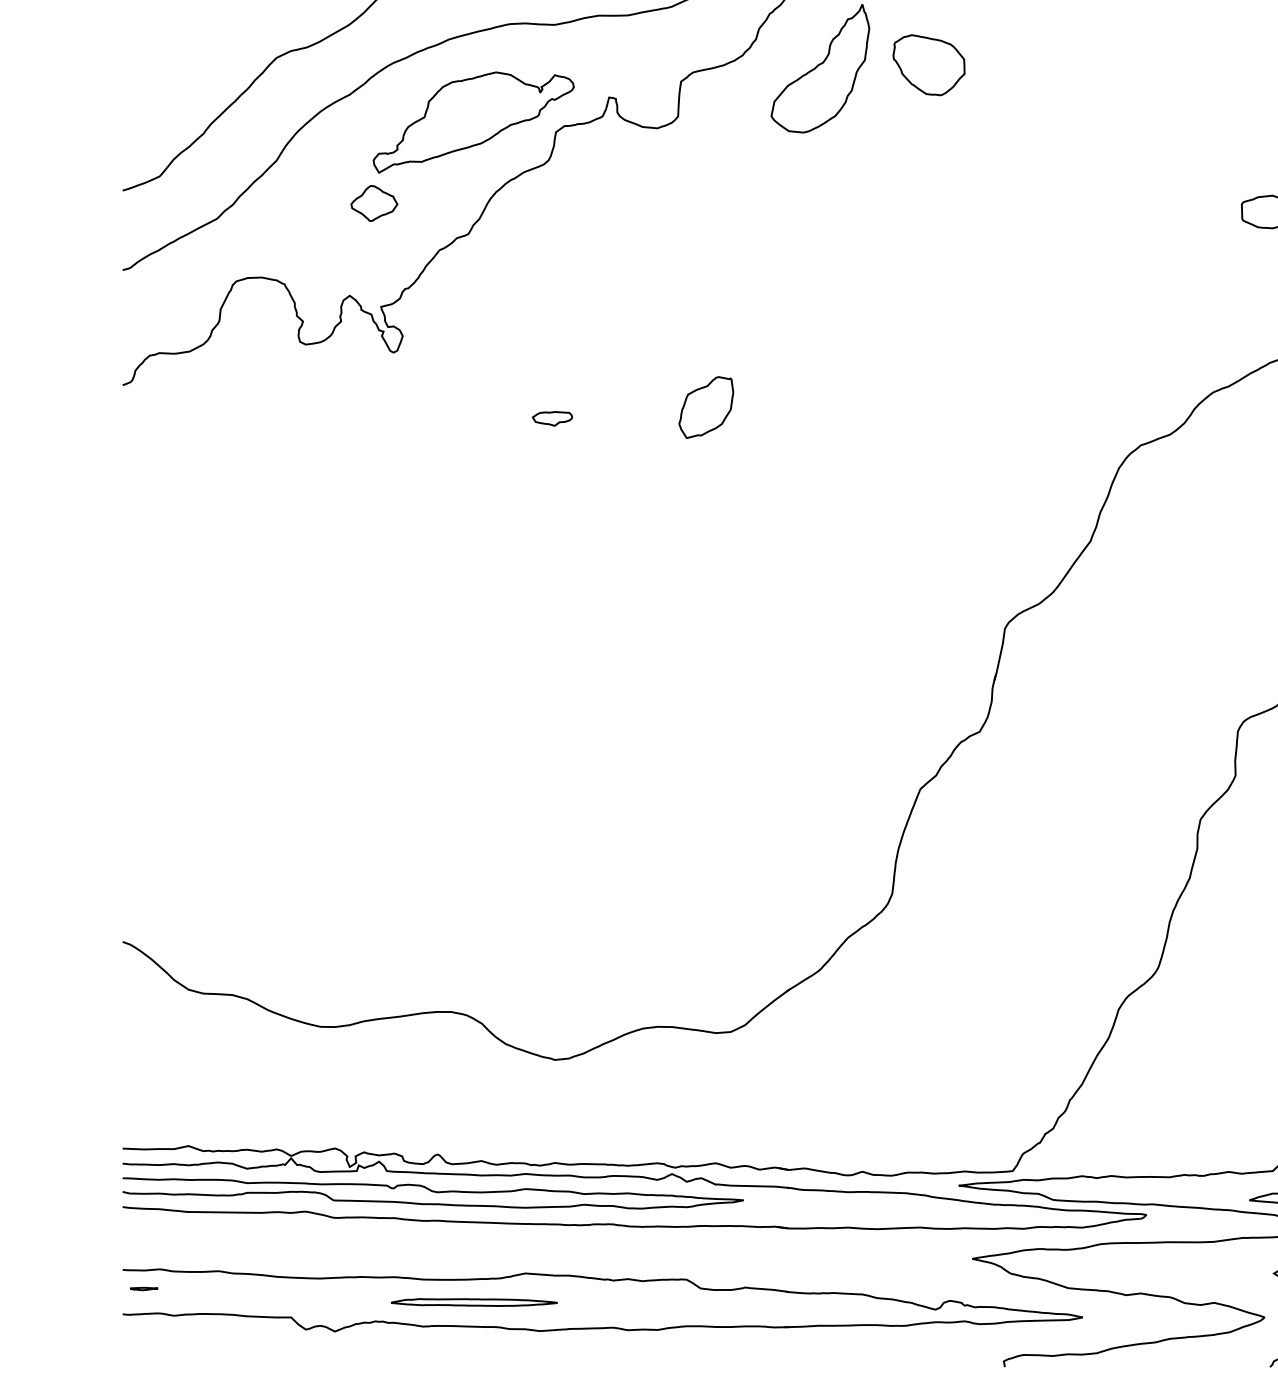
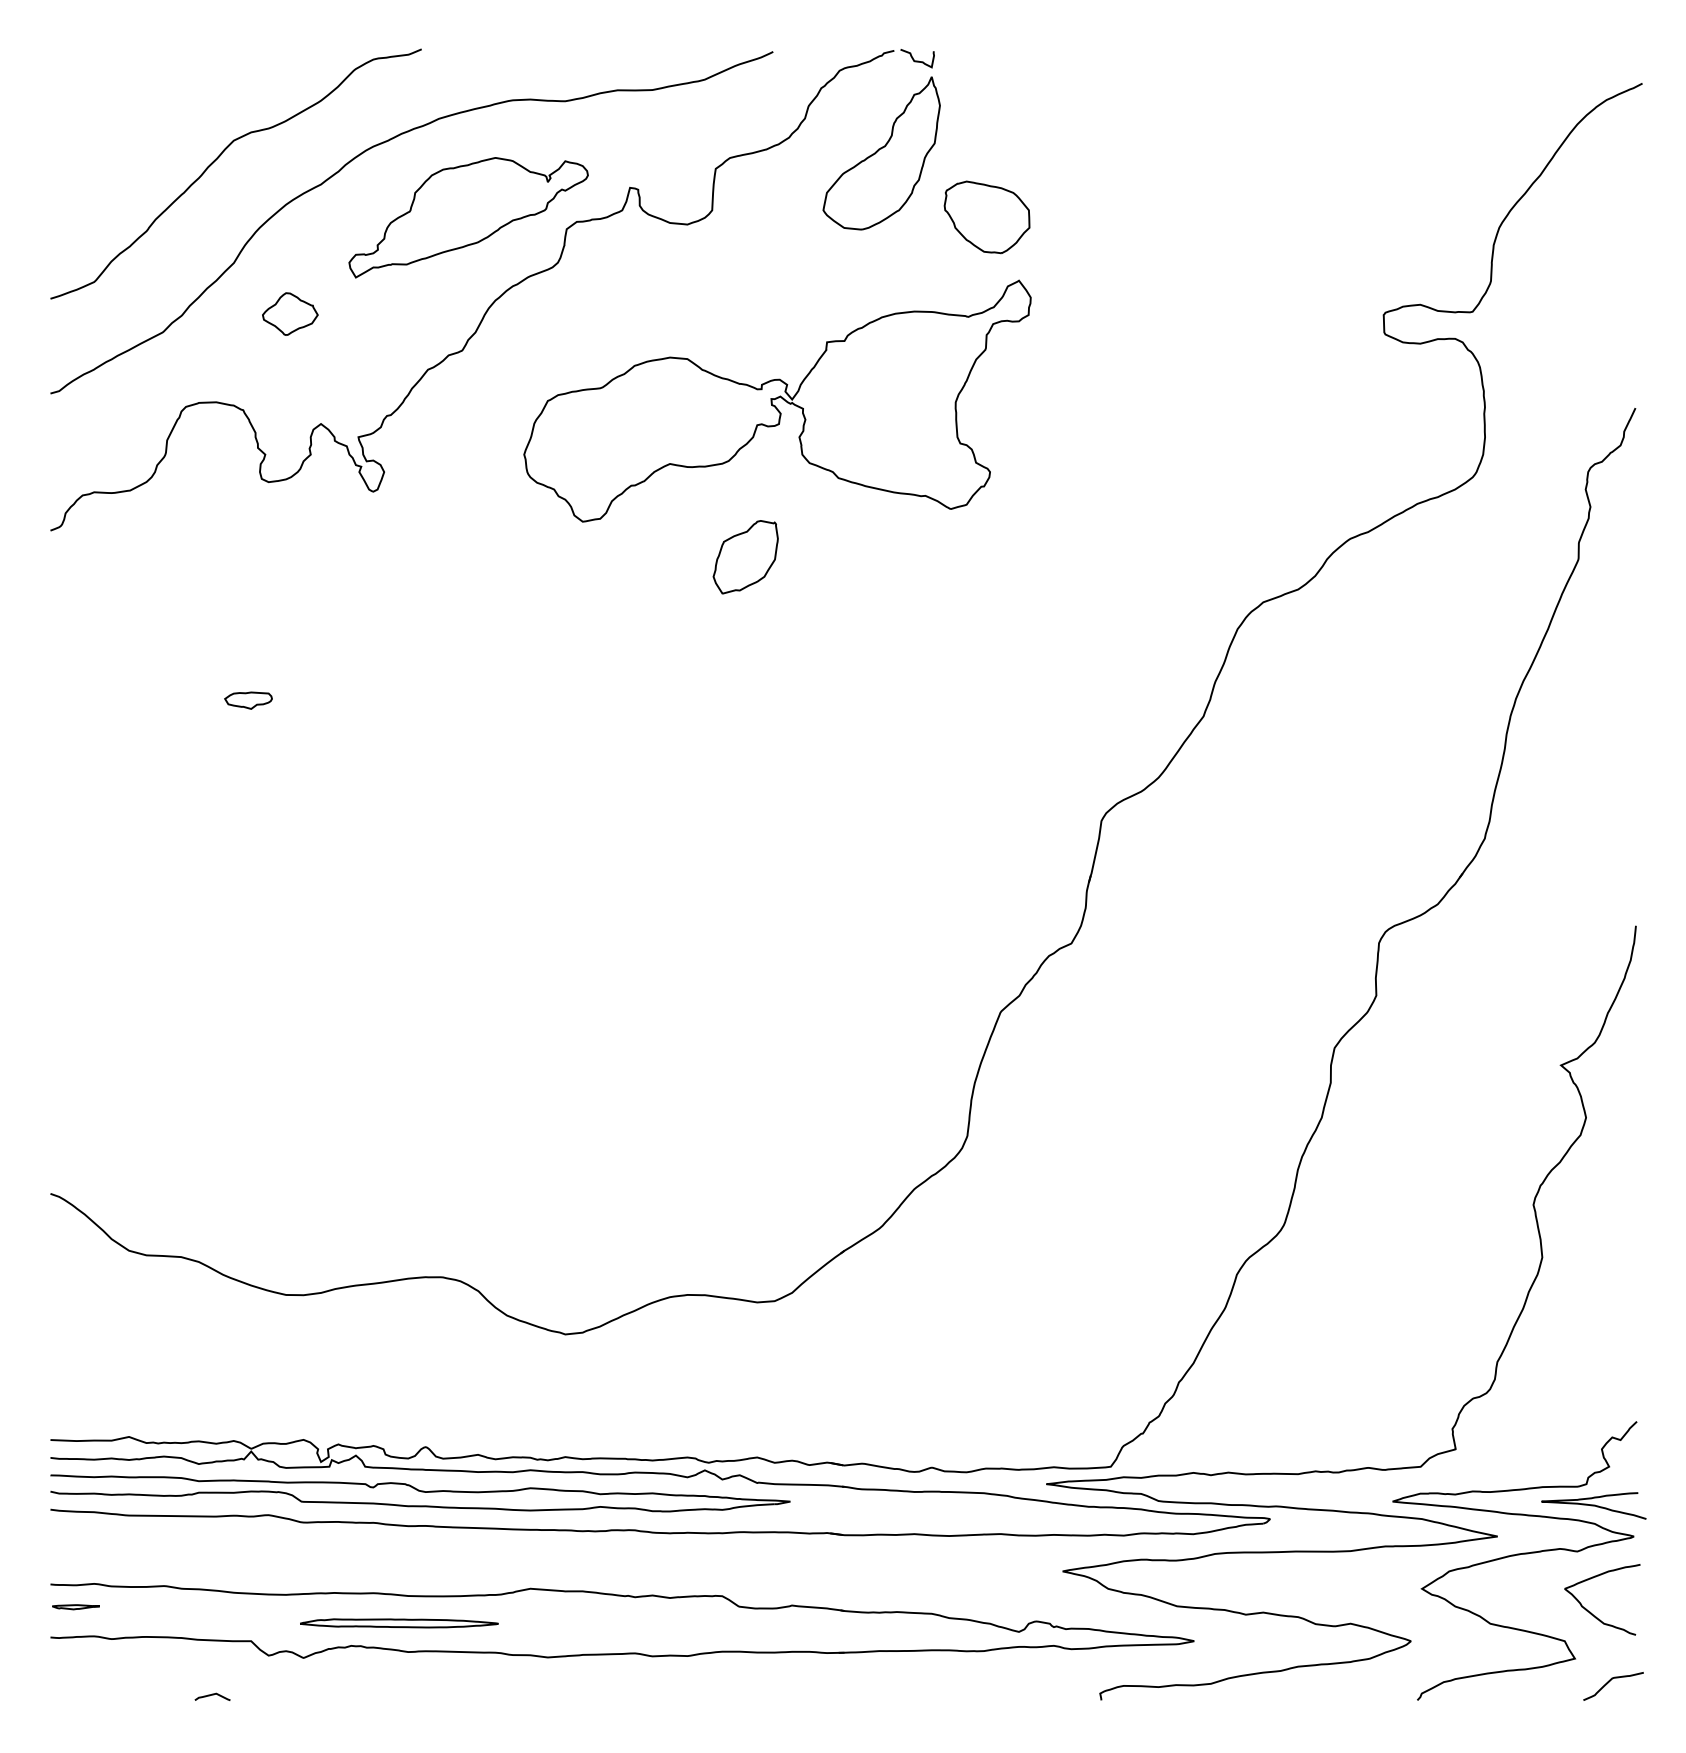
part: (928, 65) -> (986, 217), moved
part: (374, 203) -> (290, 313), moved
part: (732, 276) -> (777, 400), added
part: (552, 418) -> (248, 700), moved
part: (143, 1289) -> (75, 1607), size x1.43
part: (474, 1302) -> (399, 1623), moved
curve: (258, 1363) -> (212, 1695), added

